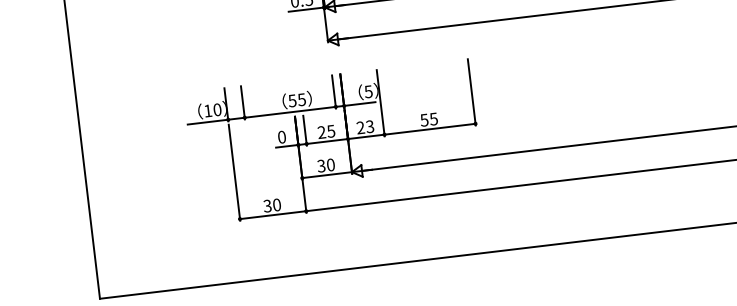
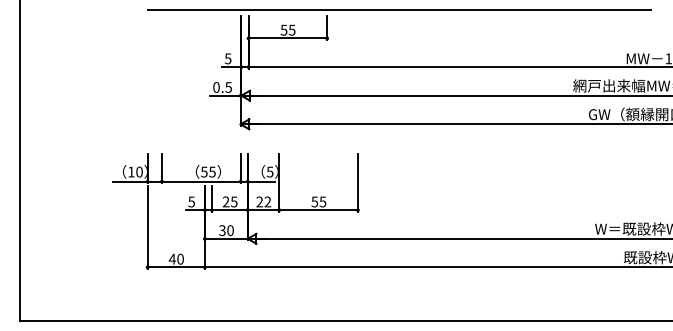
text: (369, 127) -> (267, 202), 23 -> 22
text: (281, 136) -> (191, 201), 0 -> 5
text: (266, 205) -> (171, 258), 30 -> 40

